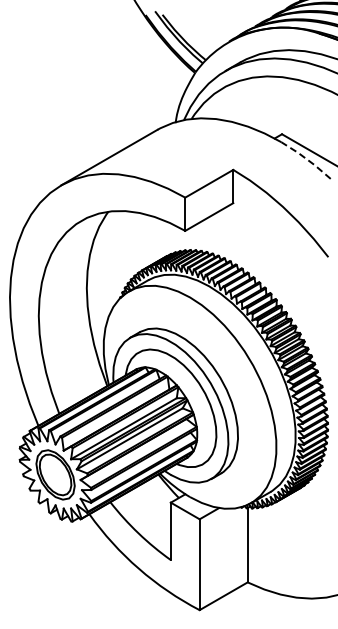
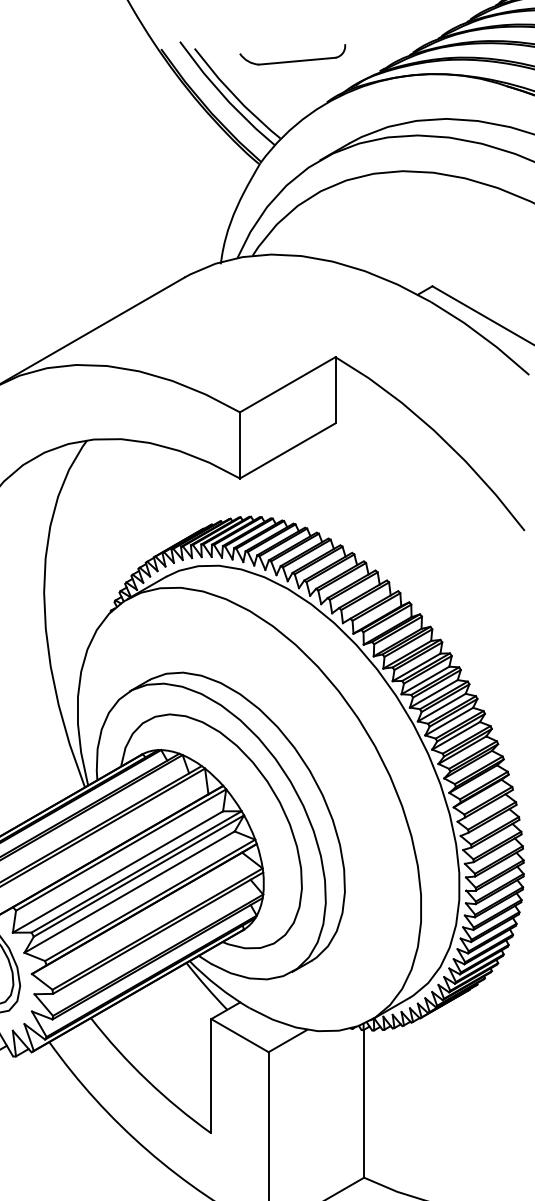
part: (211, 17) -> (292, 54), added
line: (306, 159) -> (481, 336), dashed -> solid

